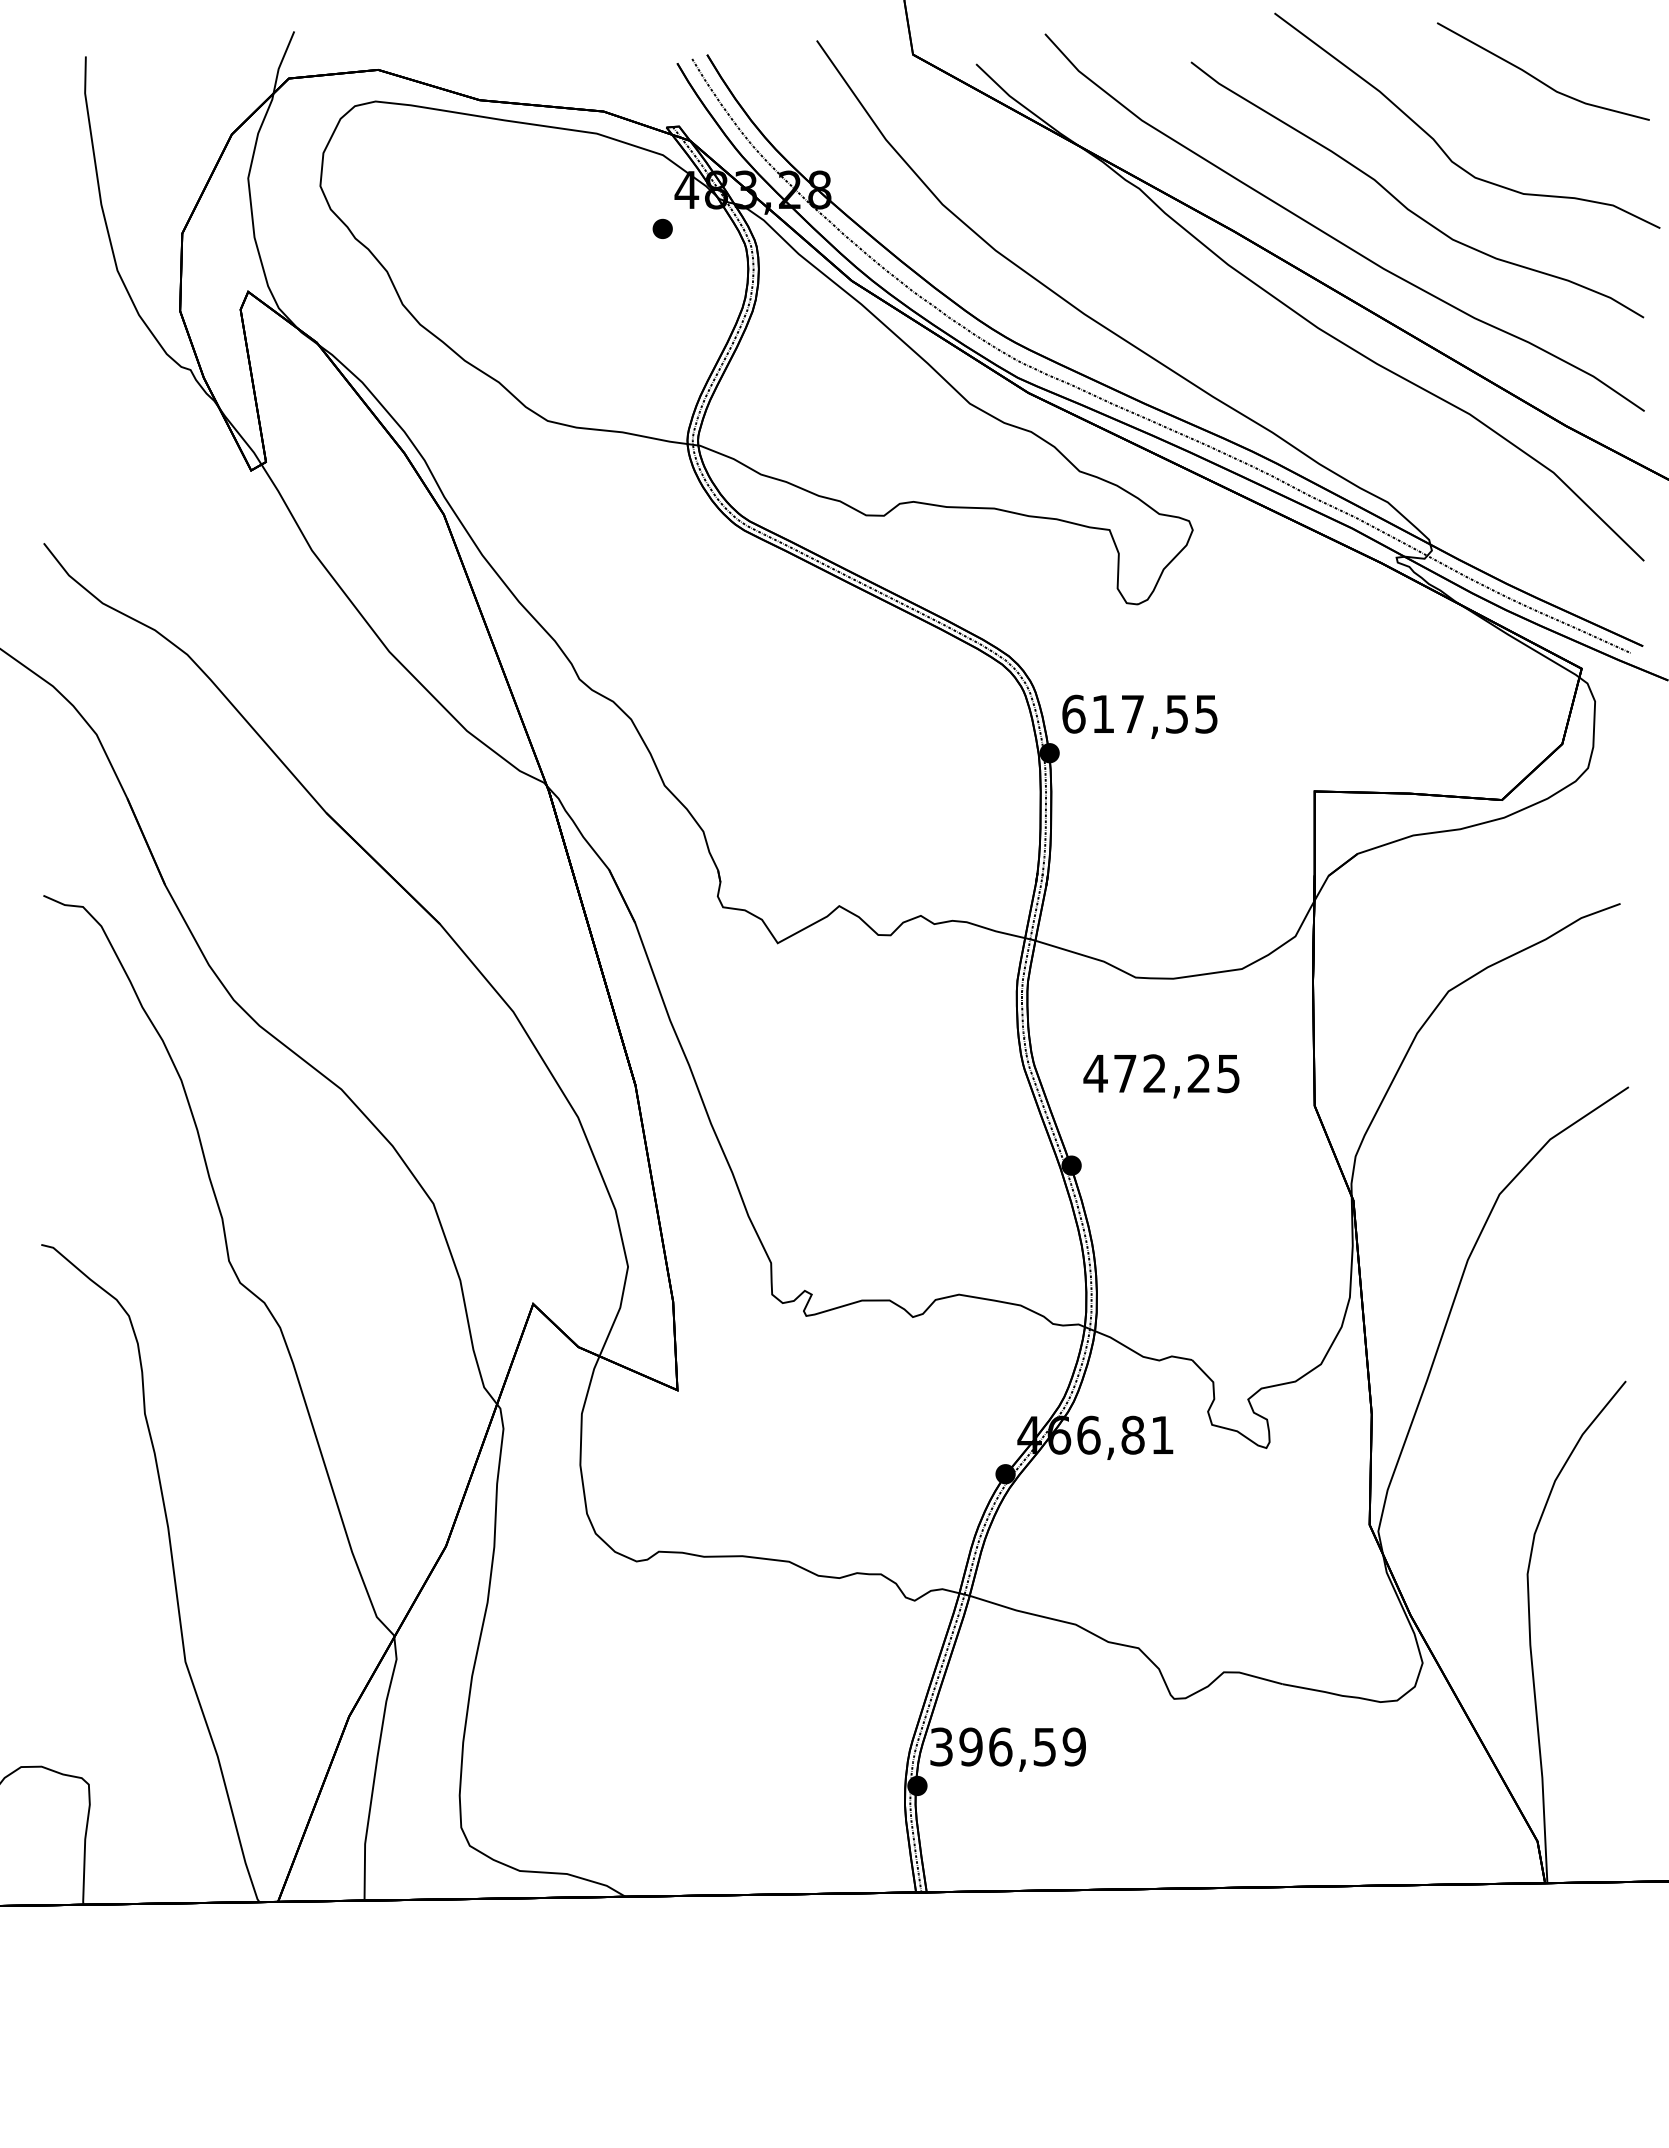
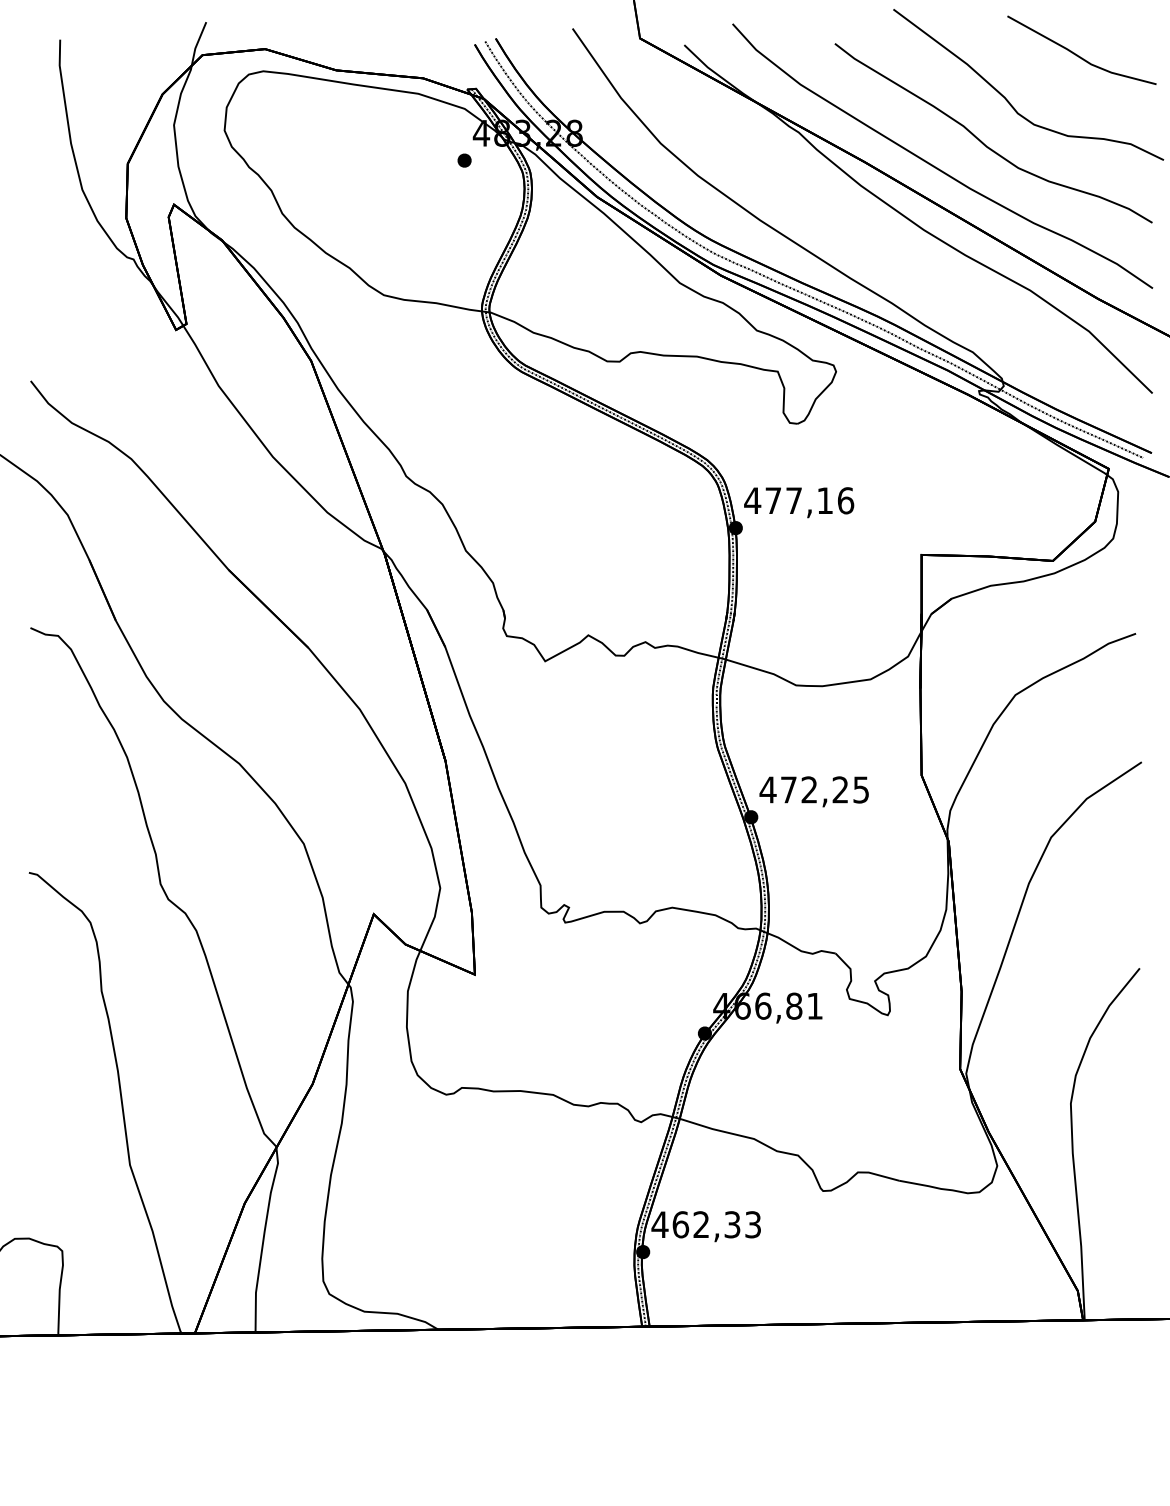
text: (1139, 713) -> (798, 500), 617,55 -> 477,16
text: (1161, 1076) -> (814, 791), moved
text: (1007, 1746) -> (706, 1224), 396,59 -> 462,33

